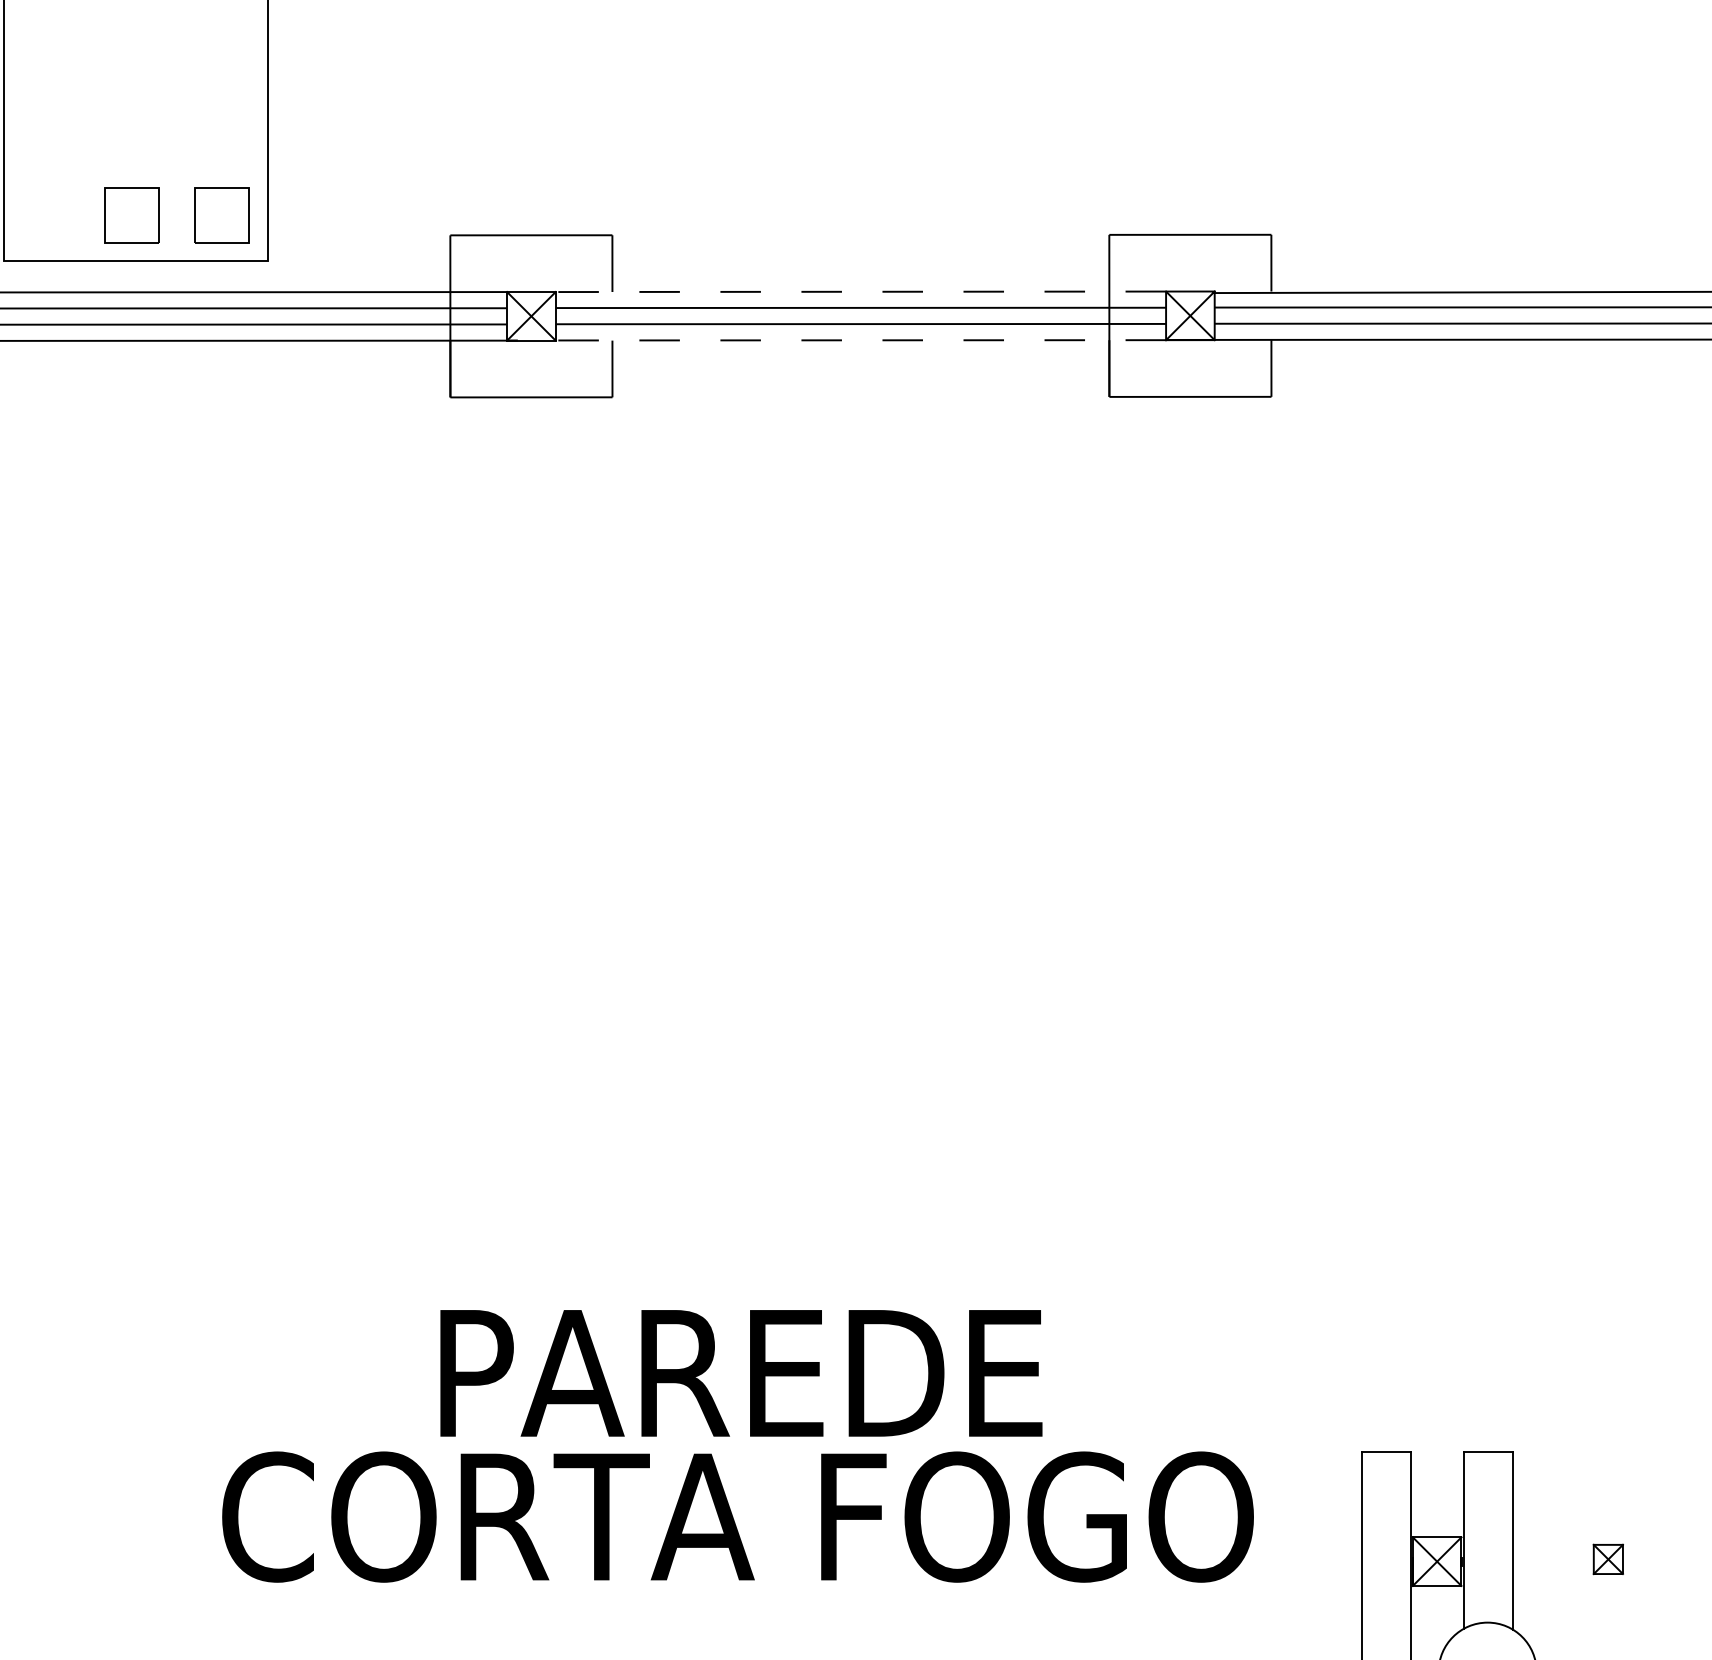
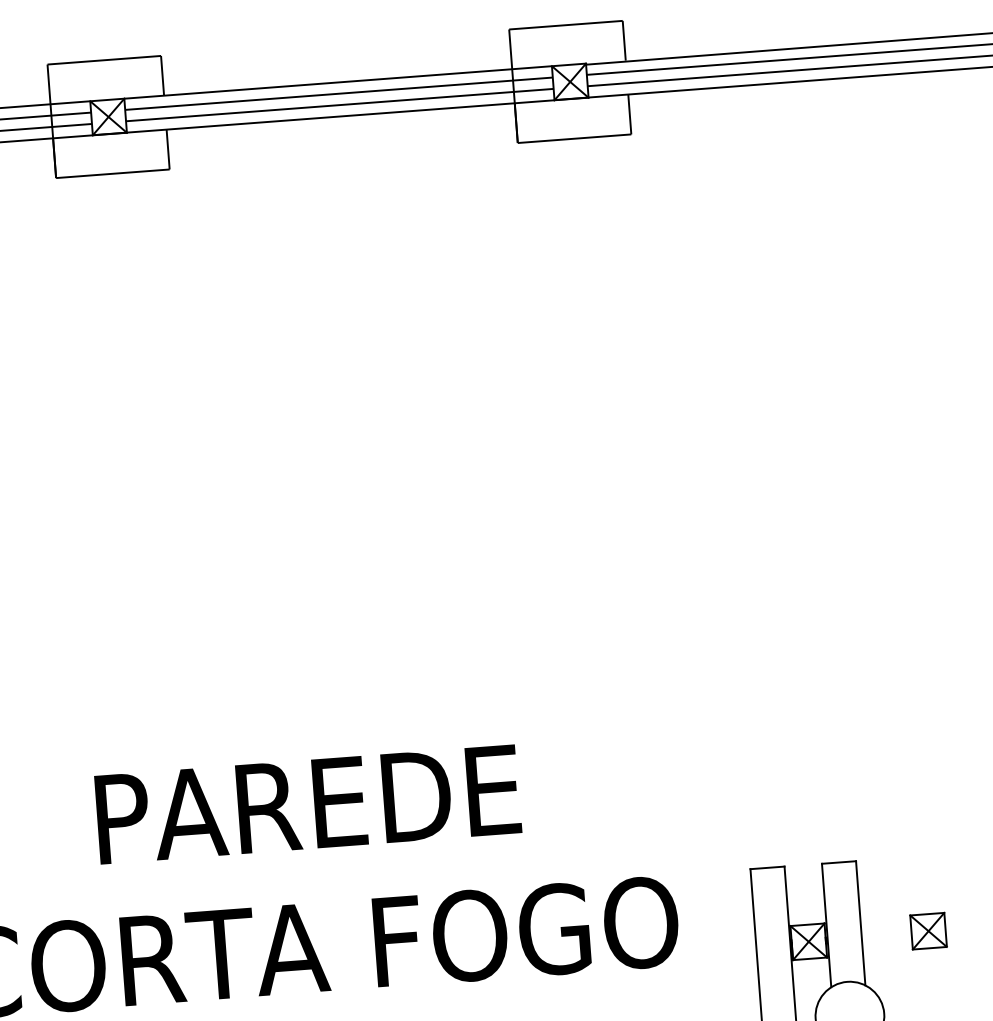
line: (860, 291) -> (337, 82), dashed -> solid
line: (836, 340) -> (323, 117), dashed -> solid
text: (741, 1373) -> (308, 804), moved
part: (1608, 1559) -> (928, 931), size x1.67

